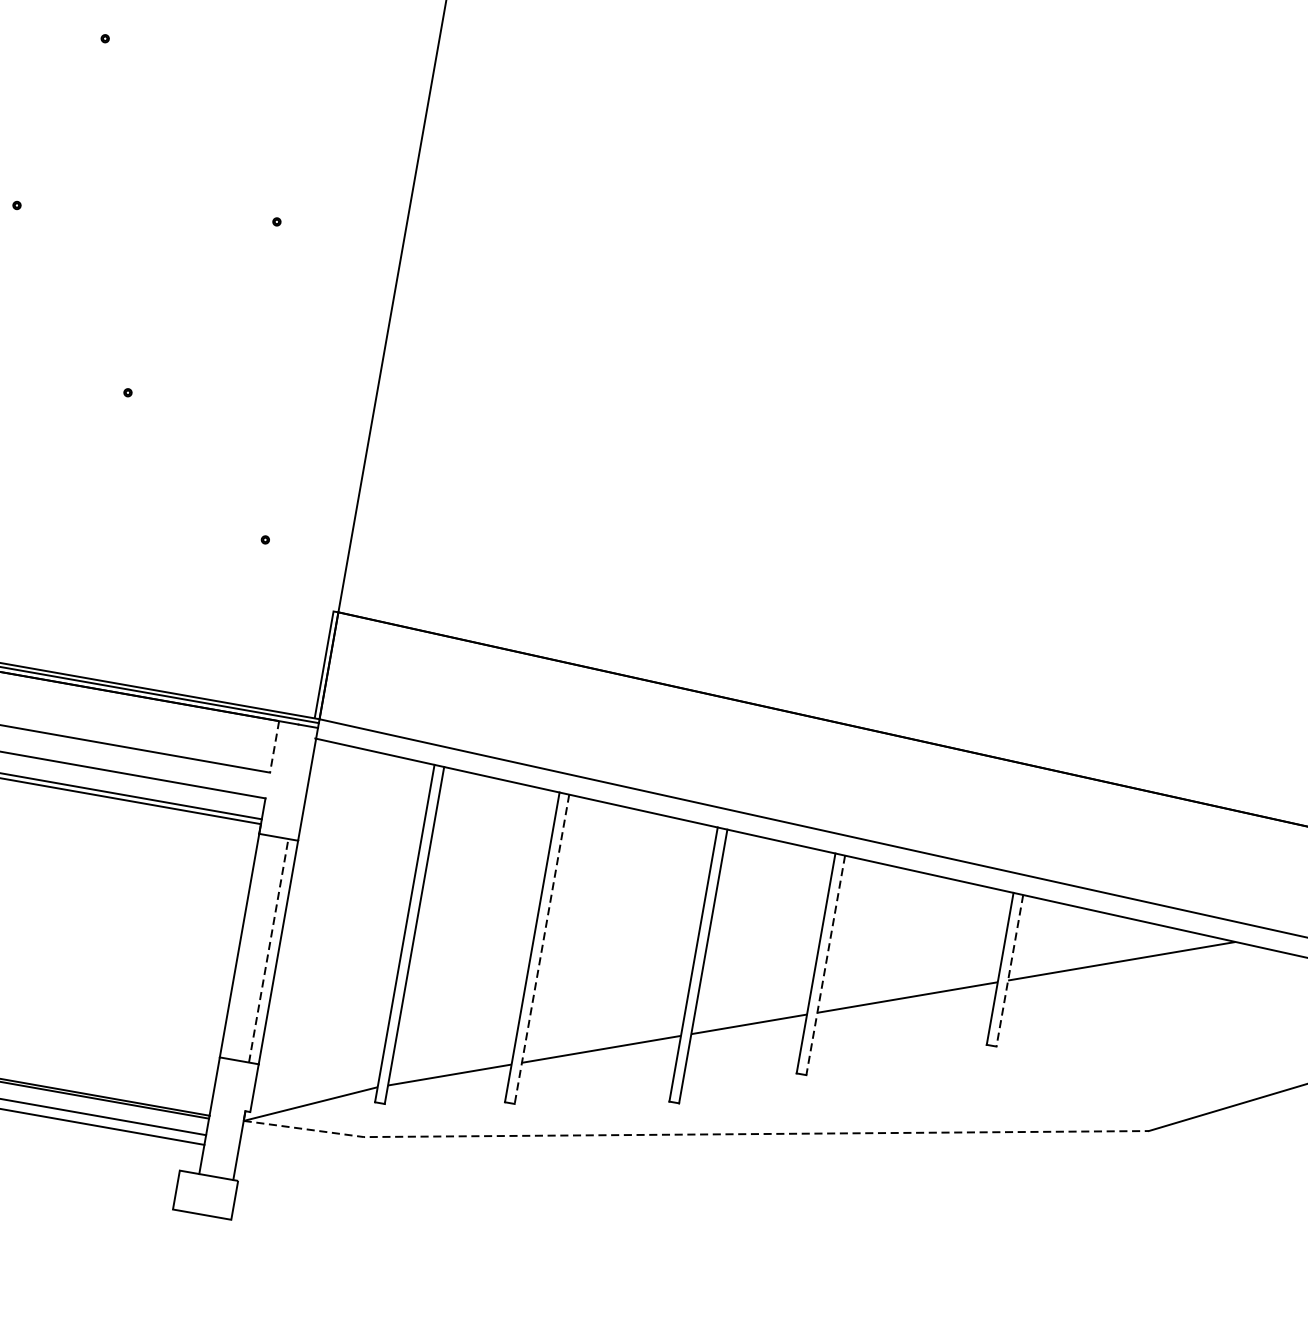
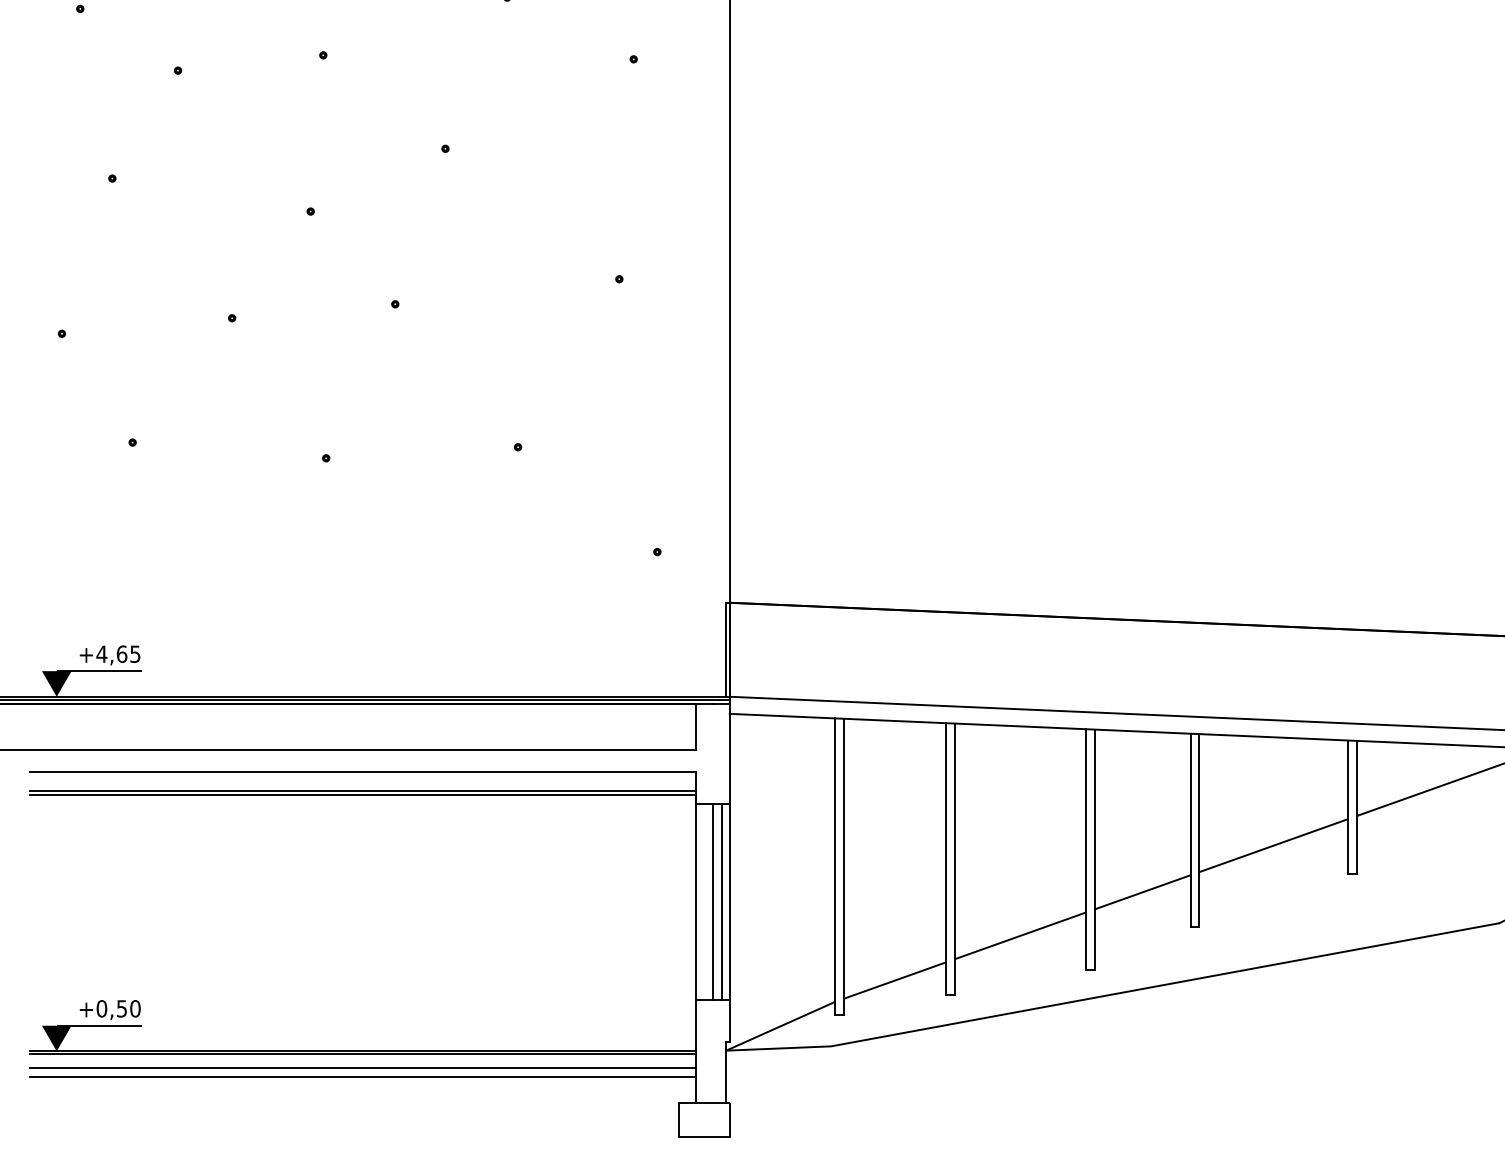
line: (274, 747) -> (696, 727), dashed -> solid
line: (259, 948) -> (713, 901), added
line: (541, 949) -> (954, 859), dashed -> solid
line: (268, 950) -> (721, 901), dashed -> solid
line: (826, 966) -> (1199, 831), dashed -> solid
line: (1009, 970) -> (1356, 807), dashed -> solid
line: (695, 1134) -> (1113, 994), dashed -> solid

